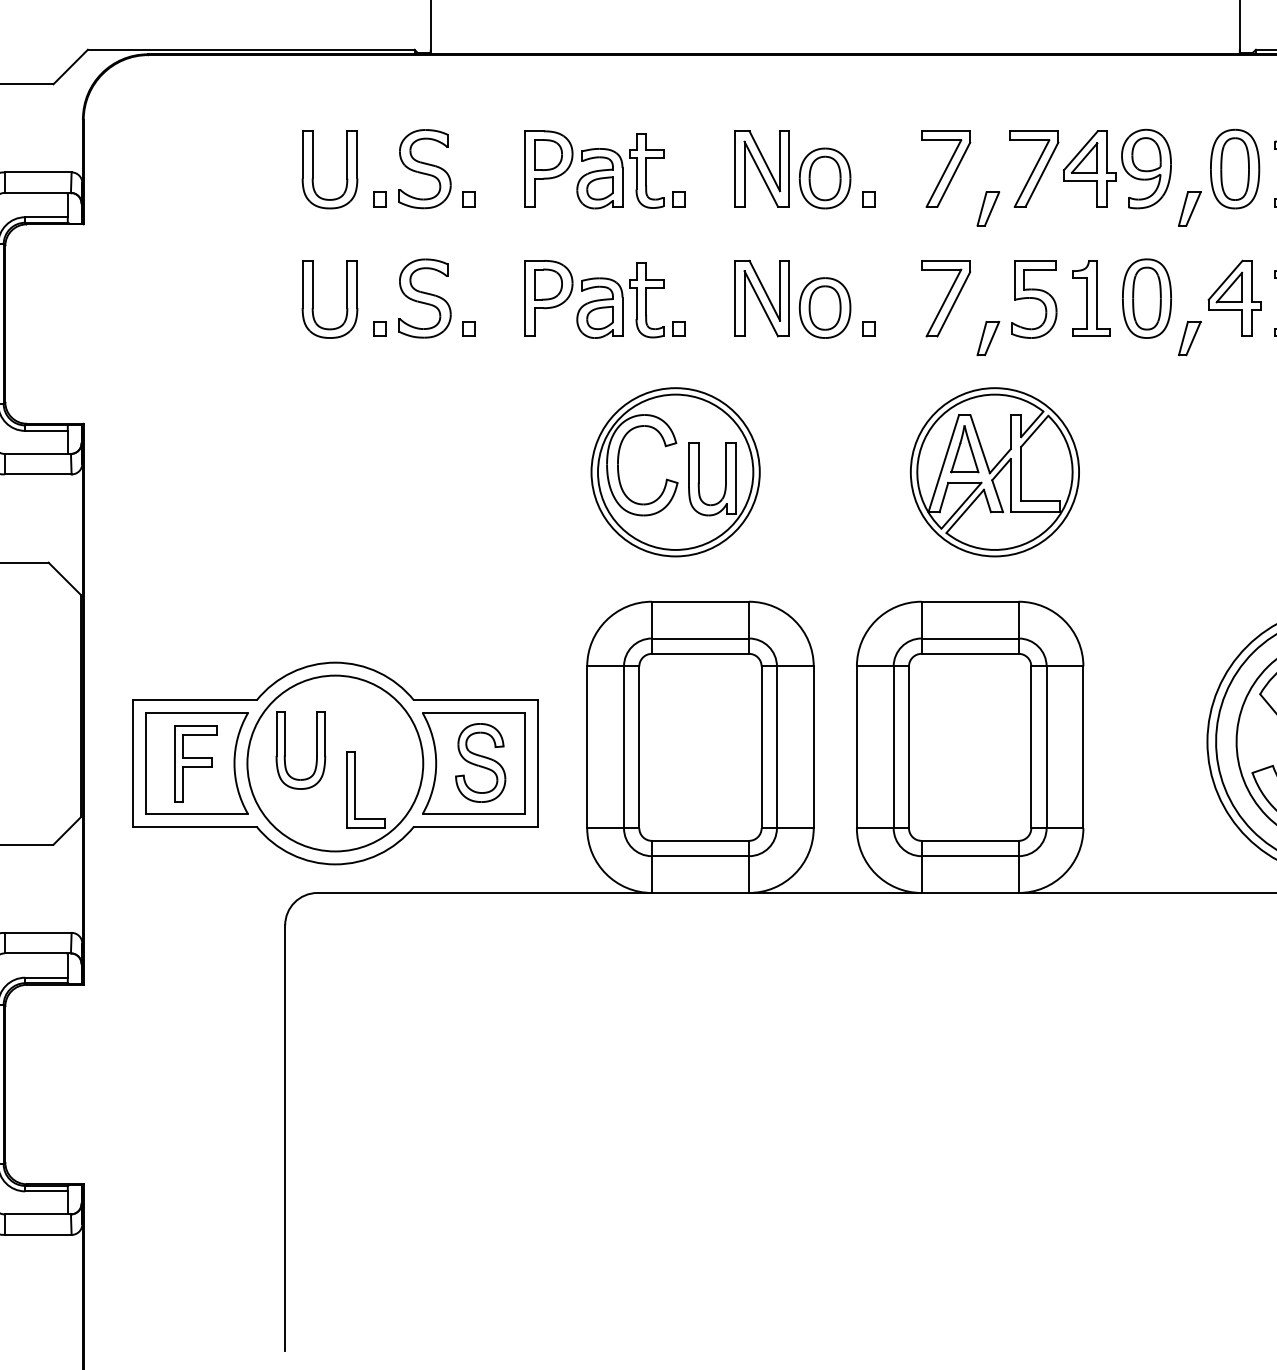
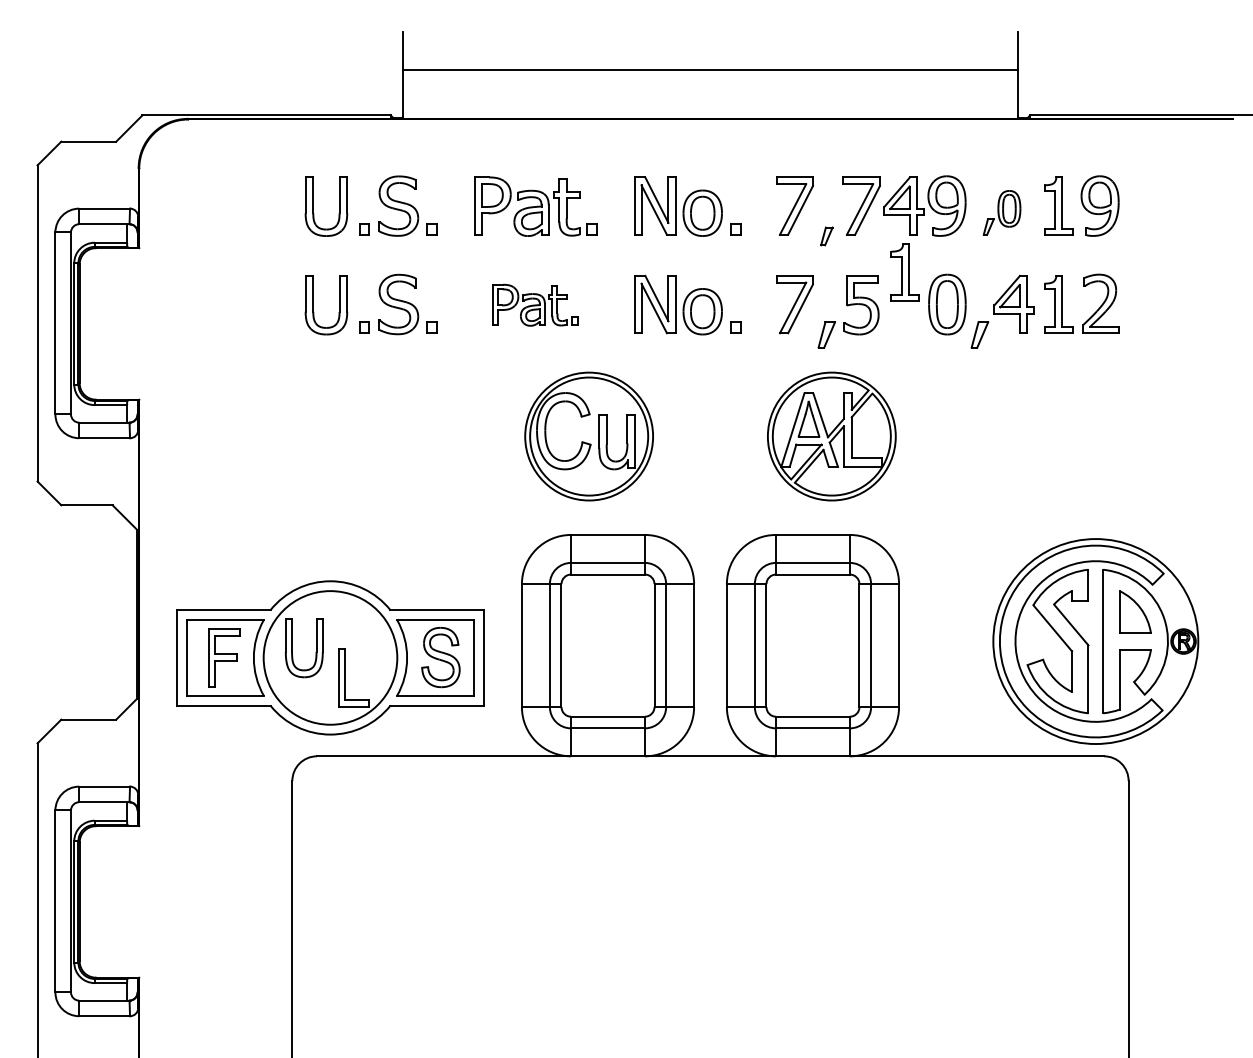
part: (1218, 177) -> (1001, 212), size x0.6
part: (987, 209) -> (826, 236), size x0.7
part: (1090, 298) -> (904, 272), moved
part: (605, 299) -> (535, 305), size x0.7

